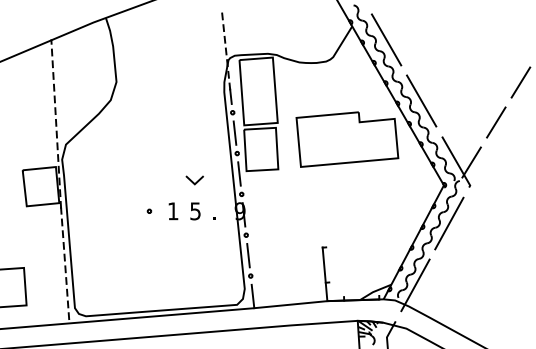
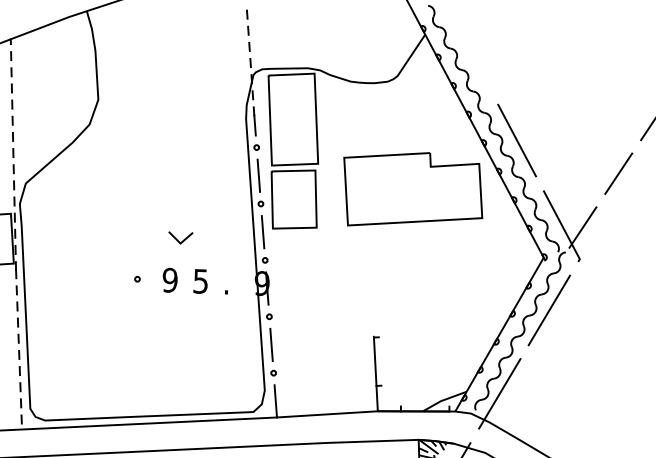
line: (386, 39) -> (471, 54), removed
line: (193, 181) -> (178, 239), moved
text: (172, 211) -> (169, 280), 1 -> 9

